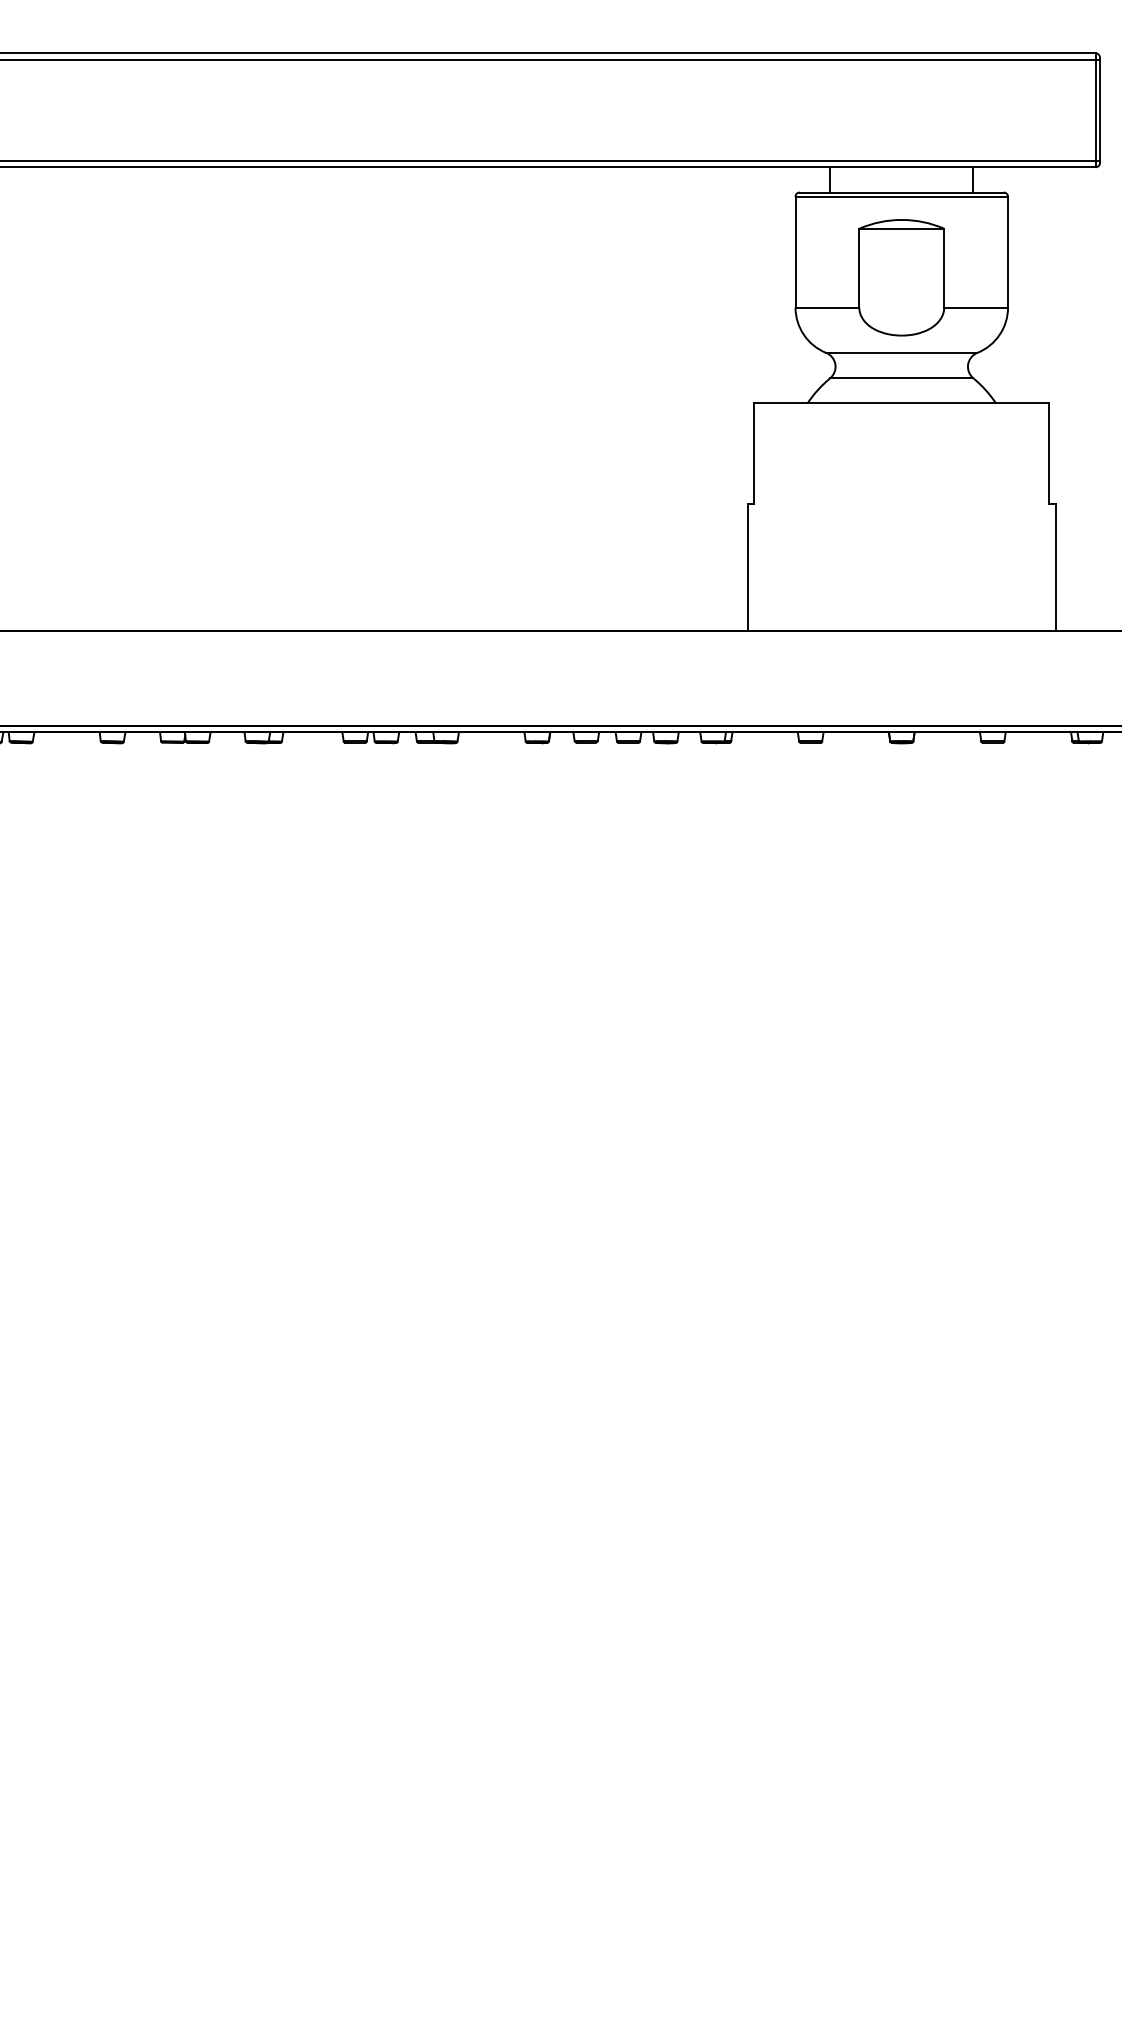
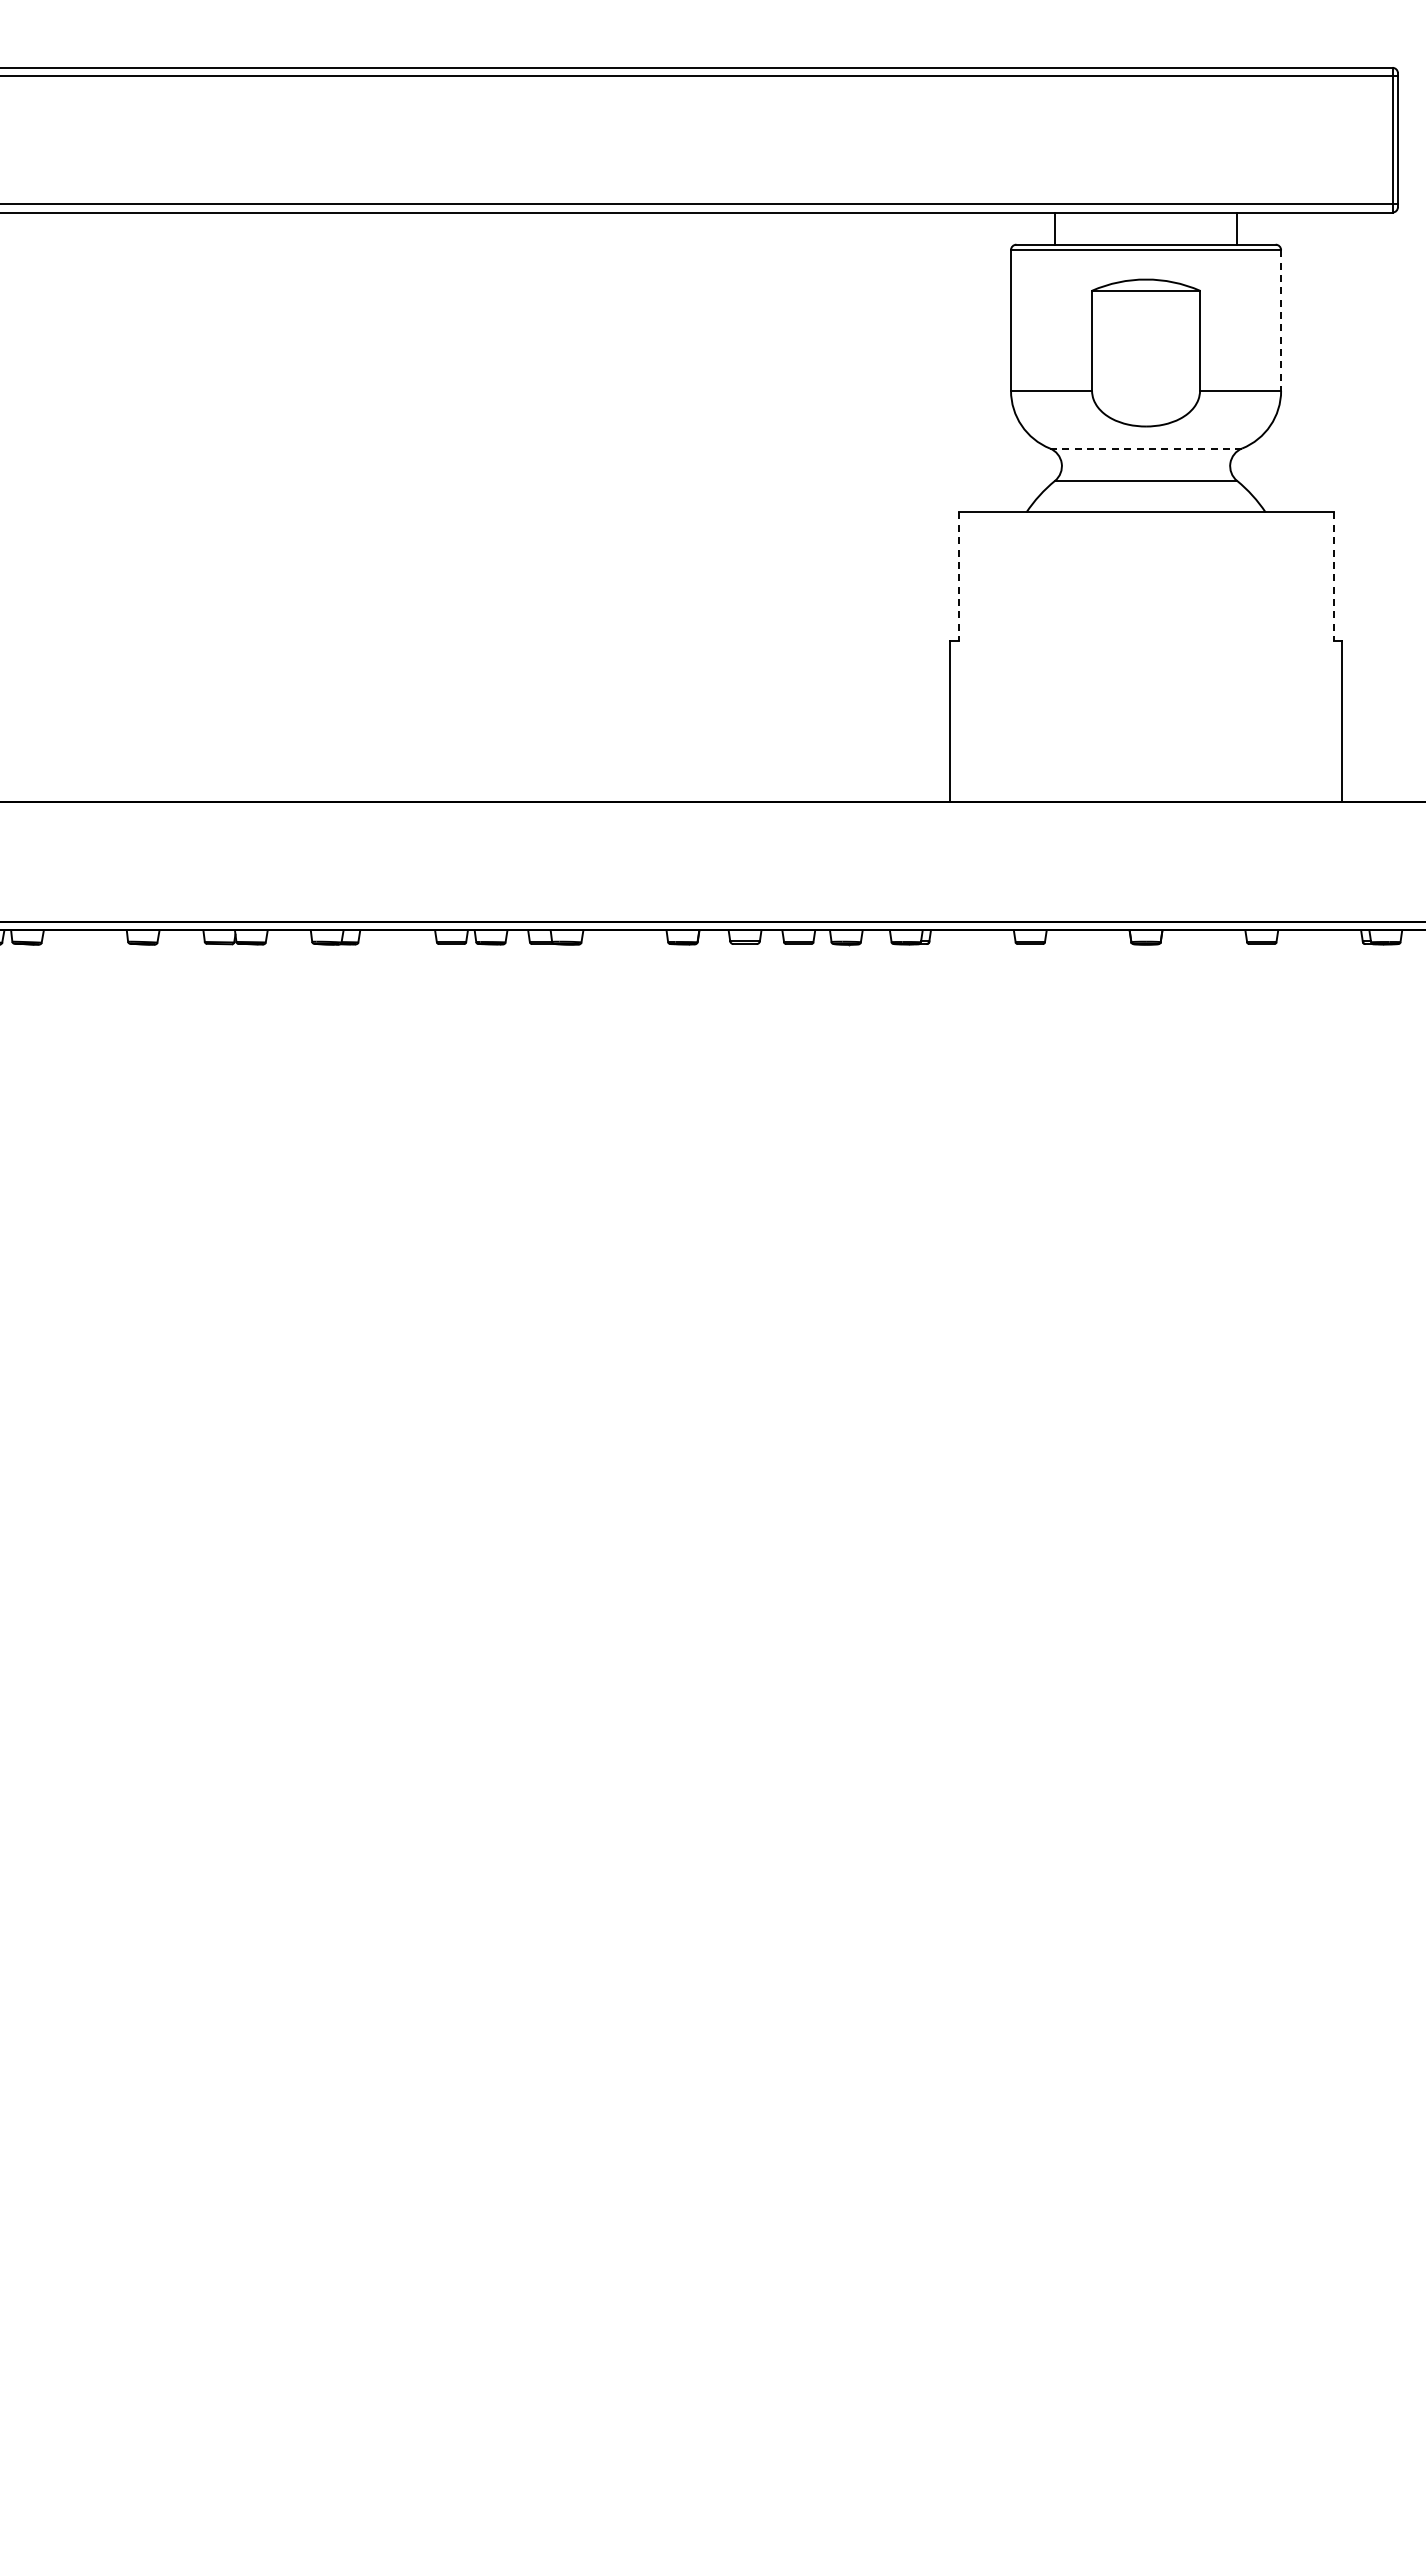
line: (1008, 252) -> (1281, 321), solid -> dashed
line: (902, 352) -> (1146, 448), solid -> dashed
line: (754, 454) -> (958, 577), solid -> dashed
line: (1049, 454) -> (1333, 577), solid -> dashed

